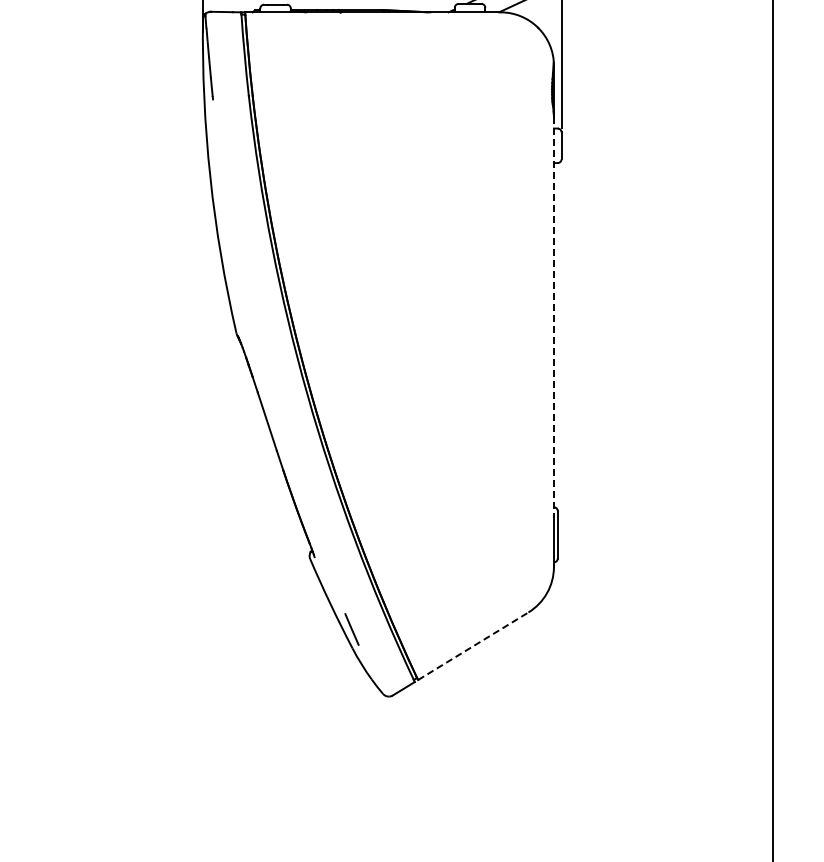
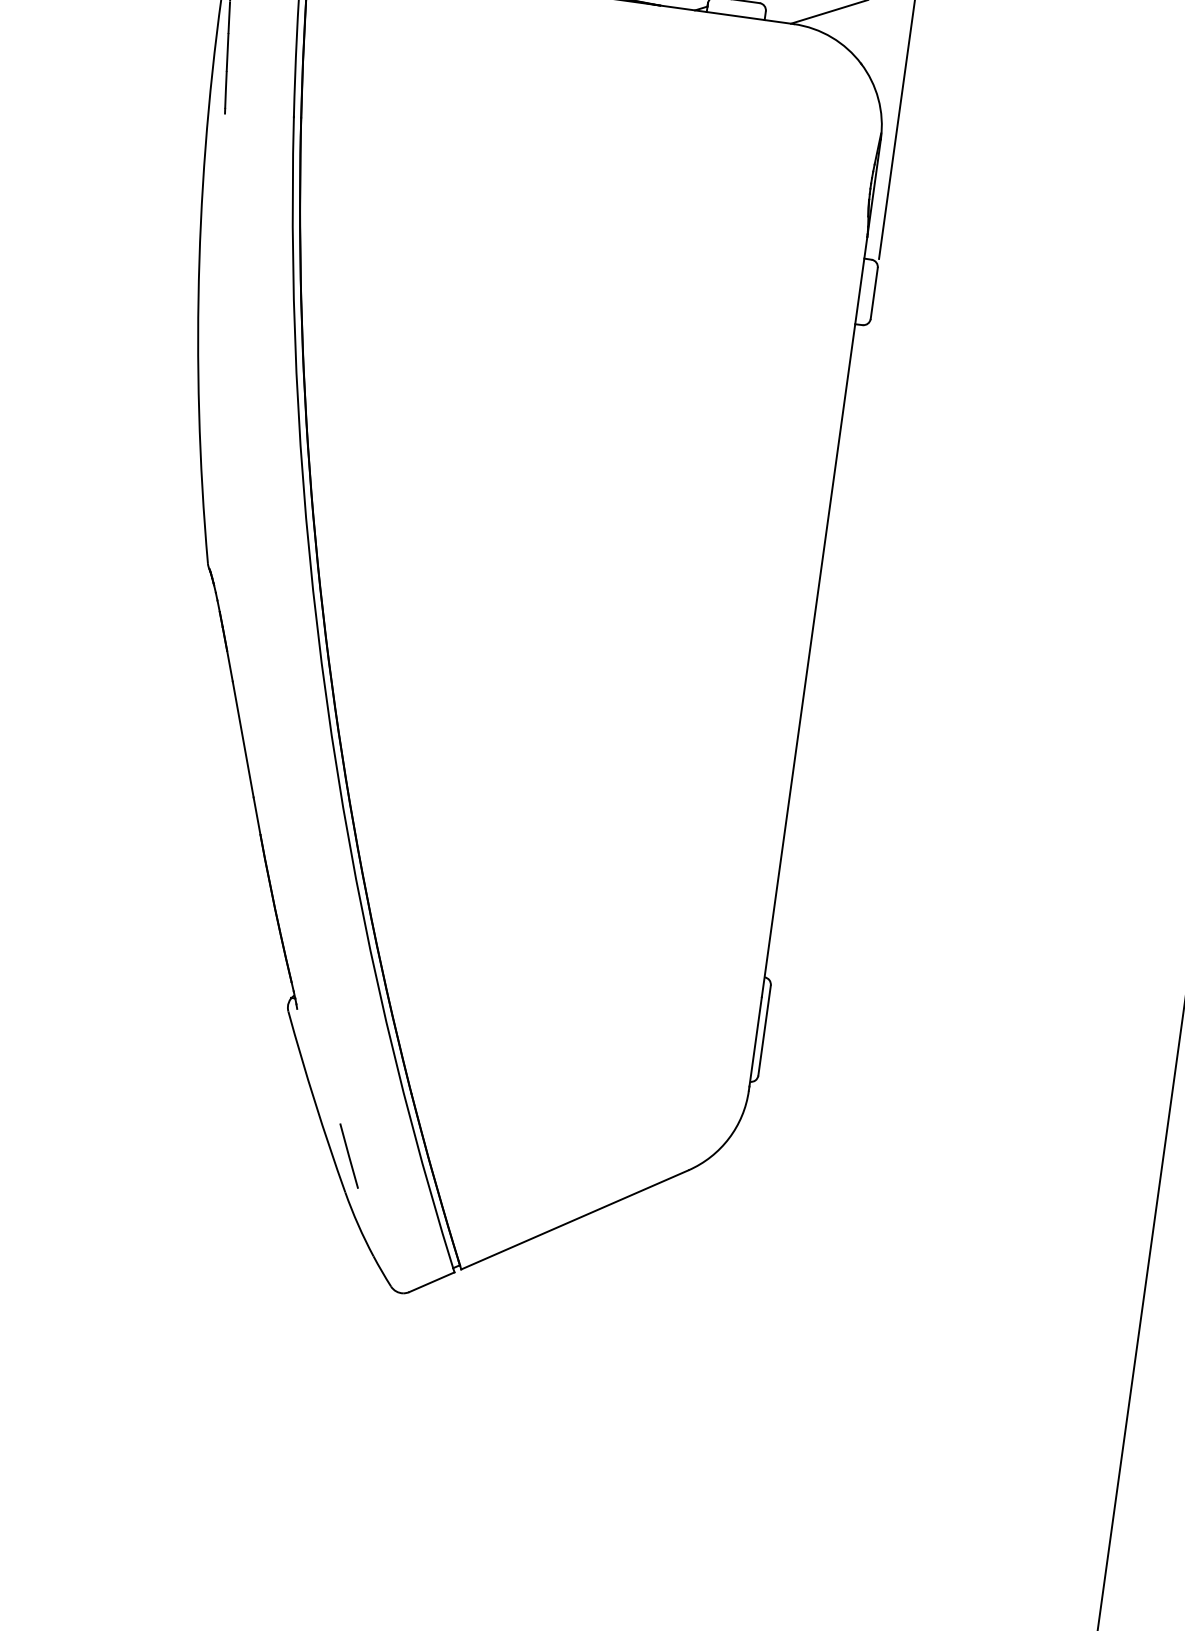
line: (553, 317) -> (813, 617), dashed -> solid
line: (473, 646) -> (575, 1220), dashed -> solid

